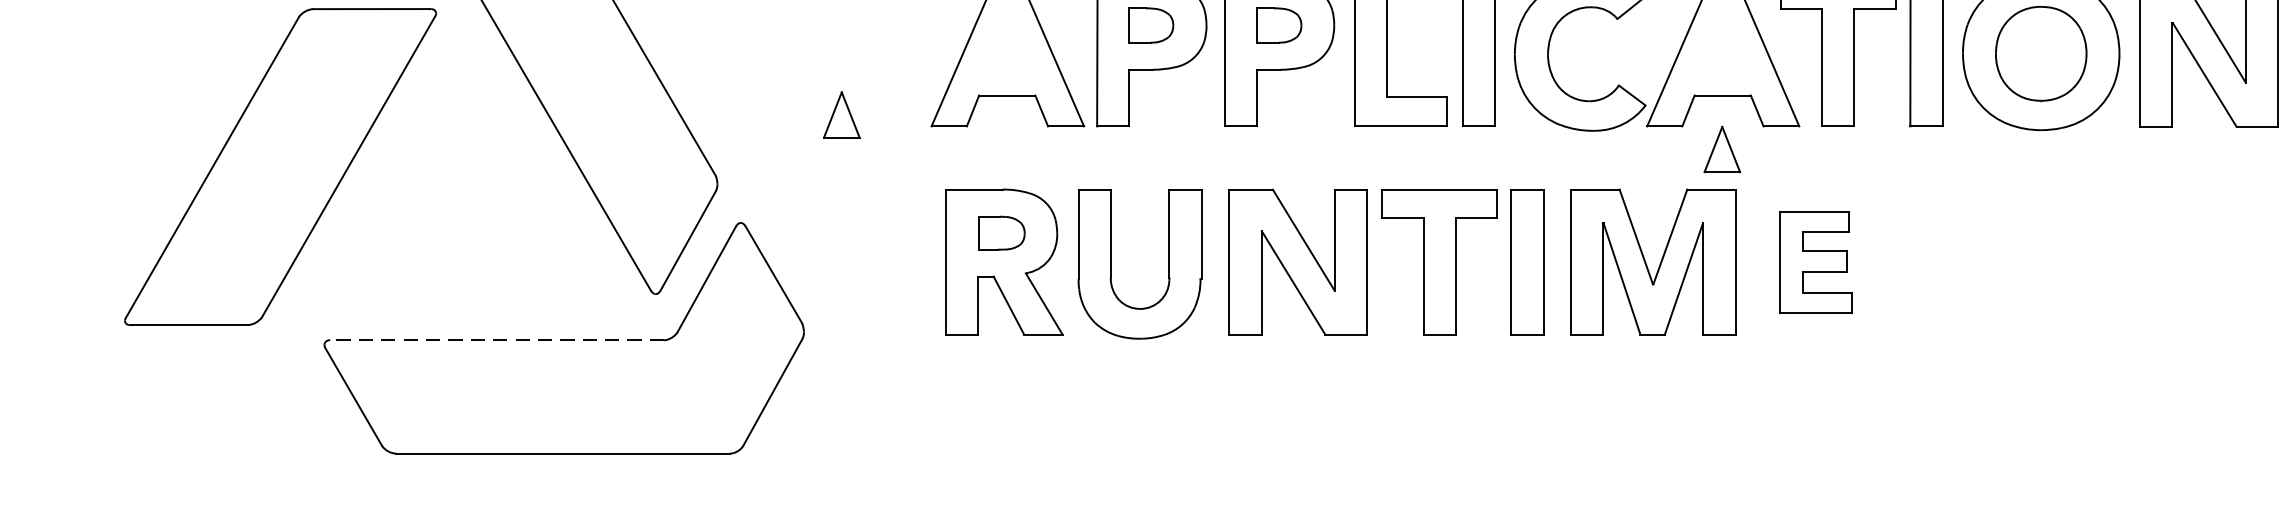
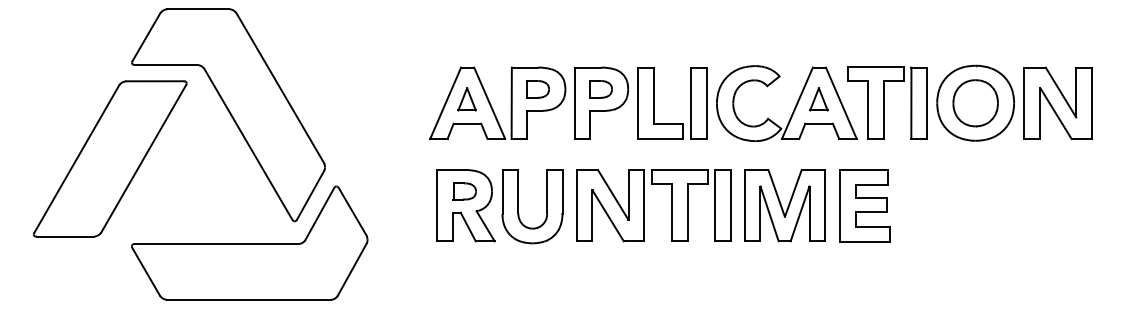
part: (840, 115) -> (466, 99), moved
part: (1721, 149) -> (818, 99), moved
part: (1815, 261) -> (864, 205), size x1.43
line: (496, 341) -> (216, 244), dashed -> solid

